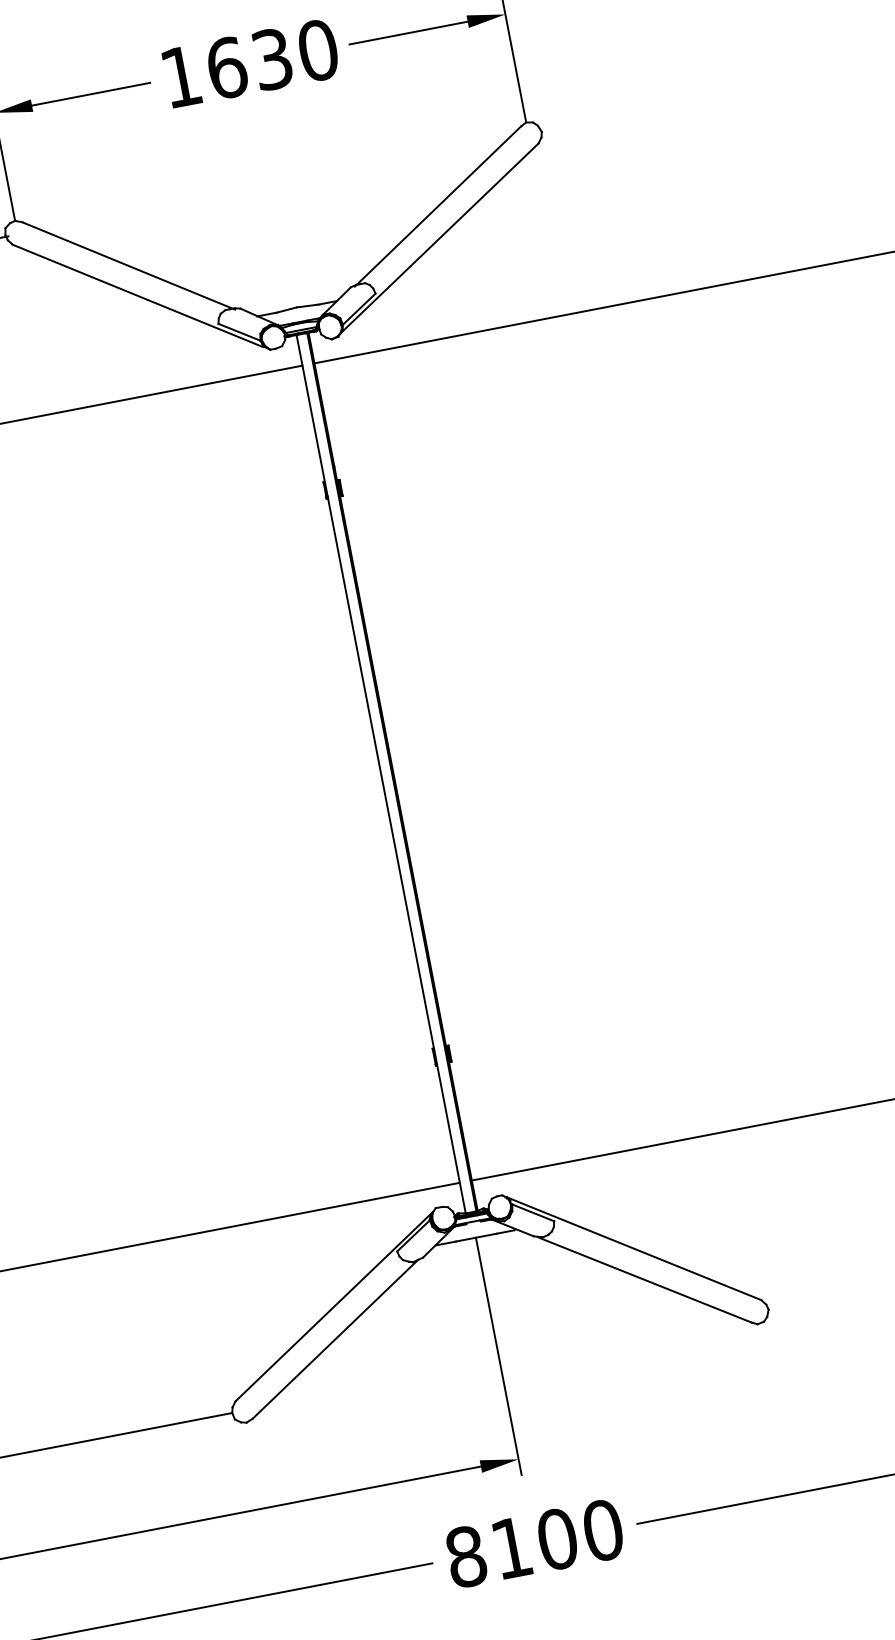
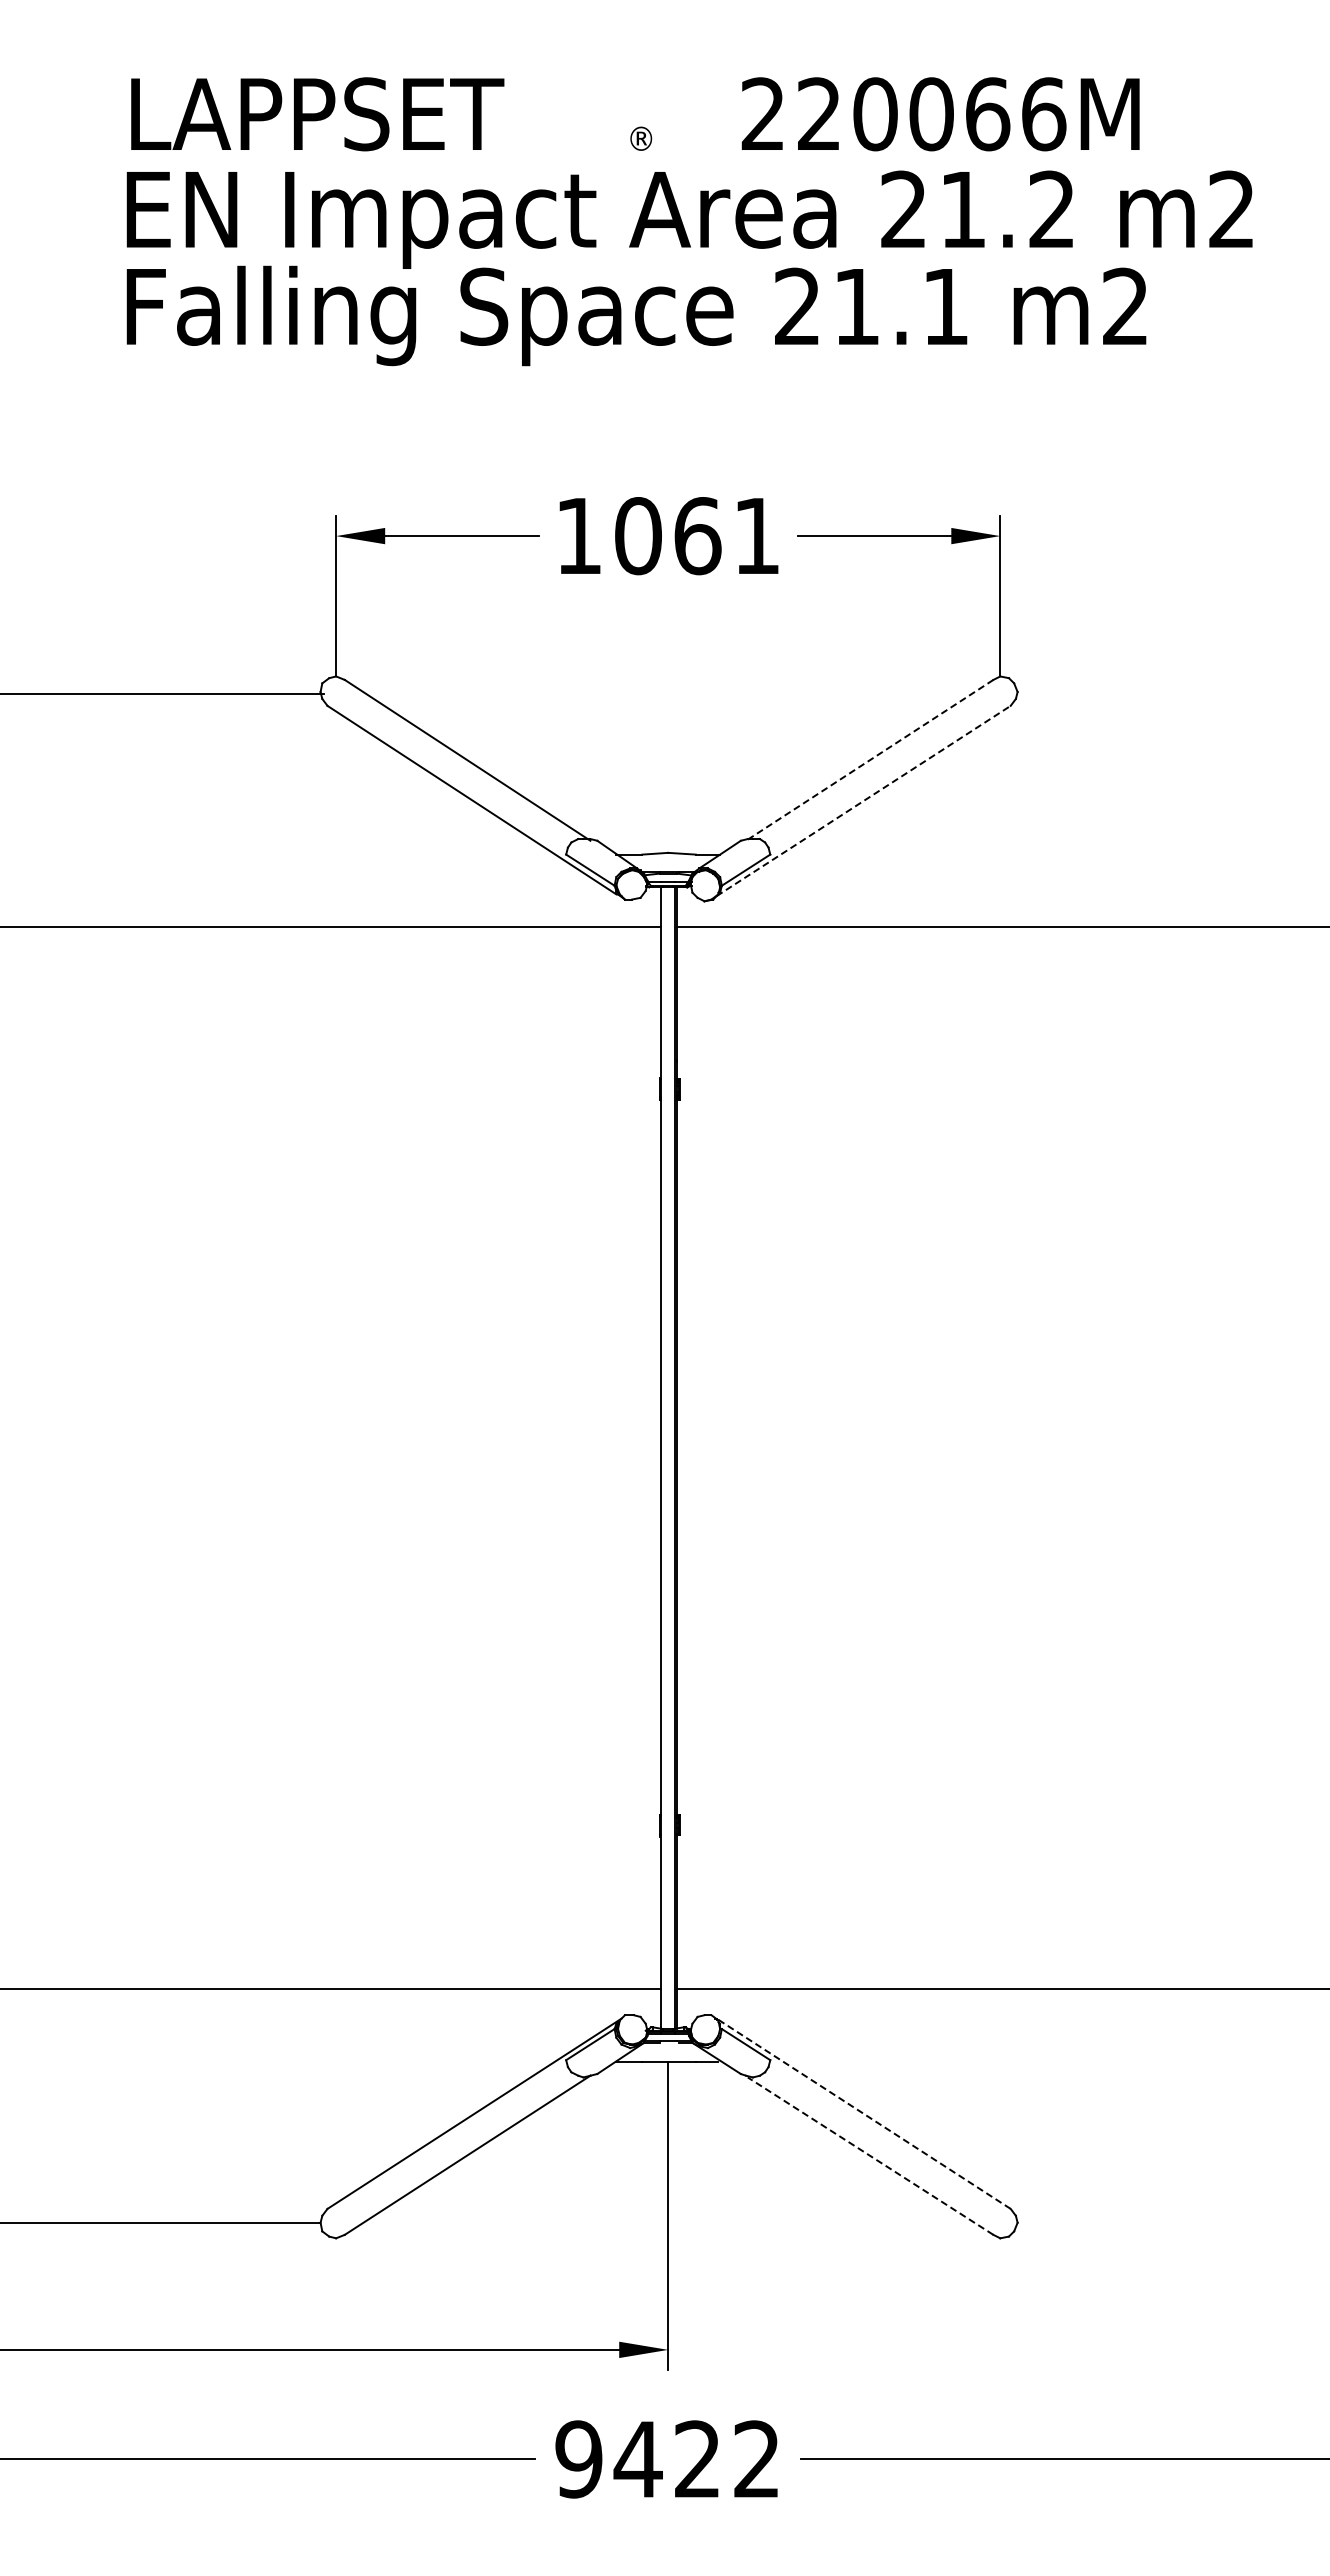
text: (272, 59) -> (697, 536), 1630 -> 1061
line: (437, 206) -> (869, 760), solid -> dashed
line: (440, 238) -> (864, 800), solid -> dashed
line: (633, 1248) -> (863, 2113), solid -> dashed
line: (645, 1280) -> (870, 2156), solid -> dashed
text: (534, 1543) -> (667, 2459), 8100 -> 9422

